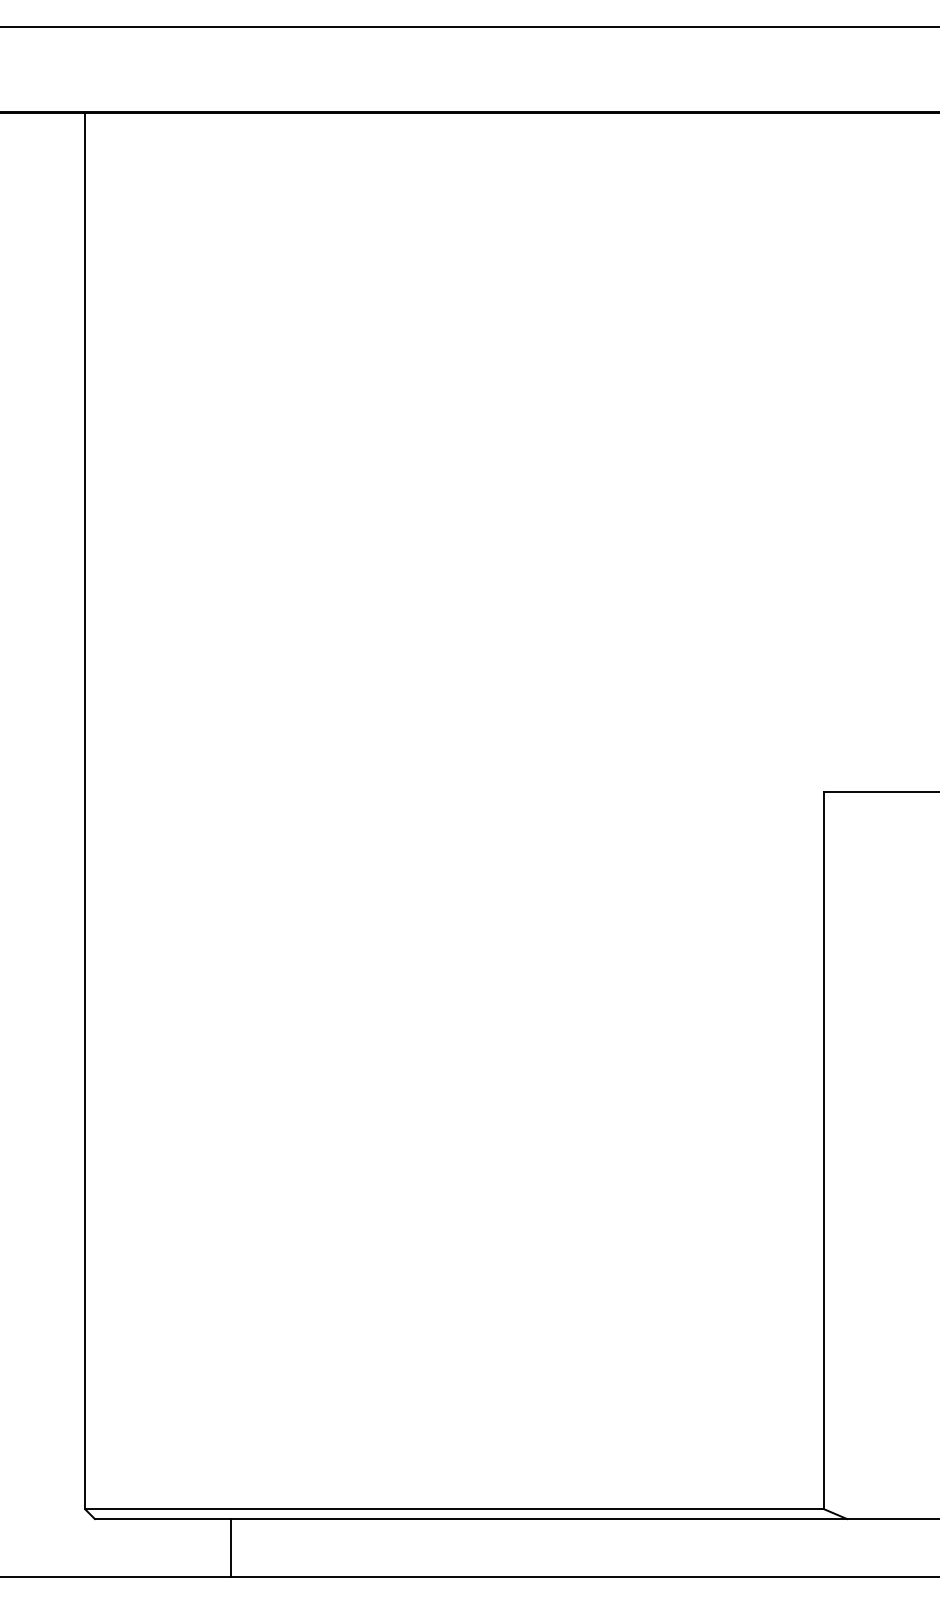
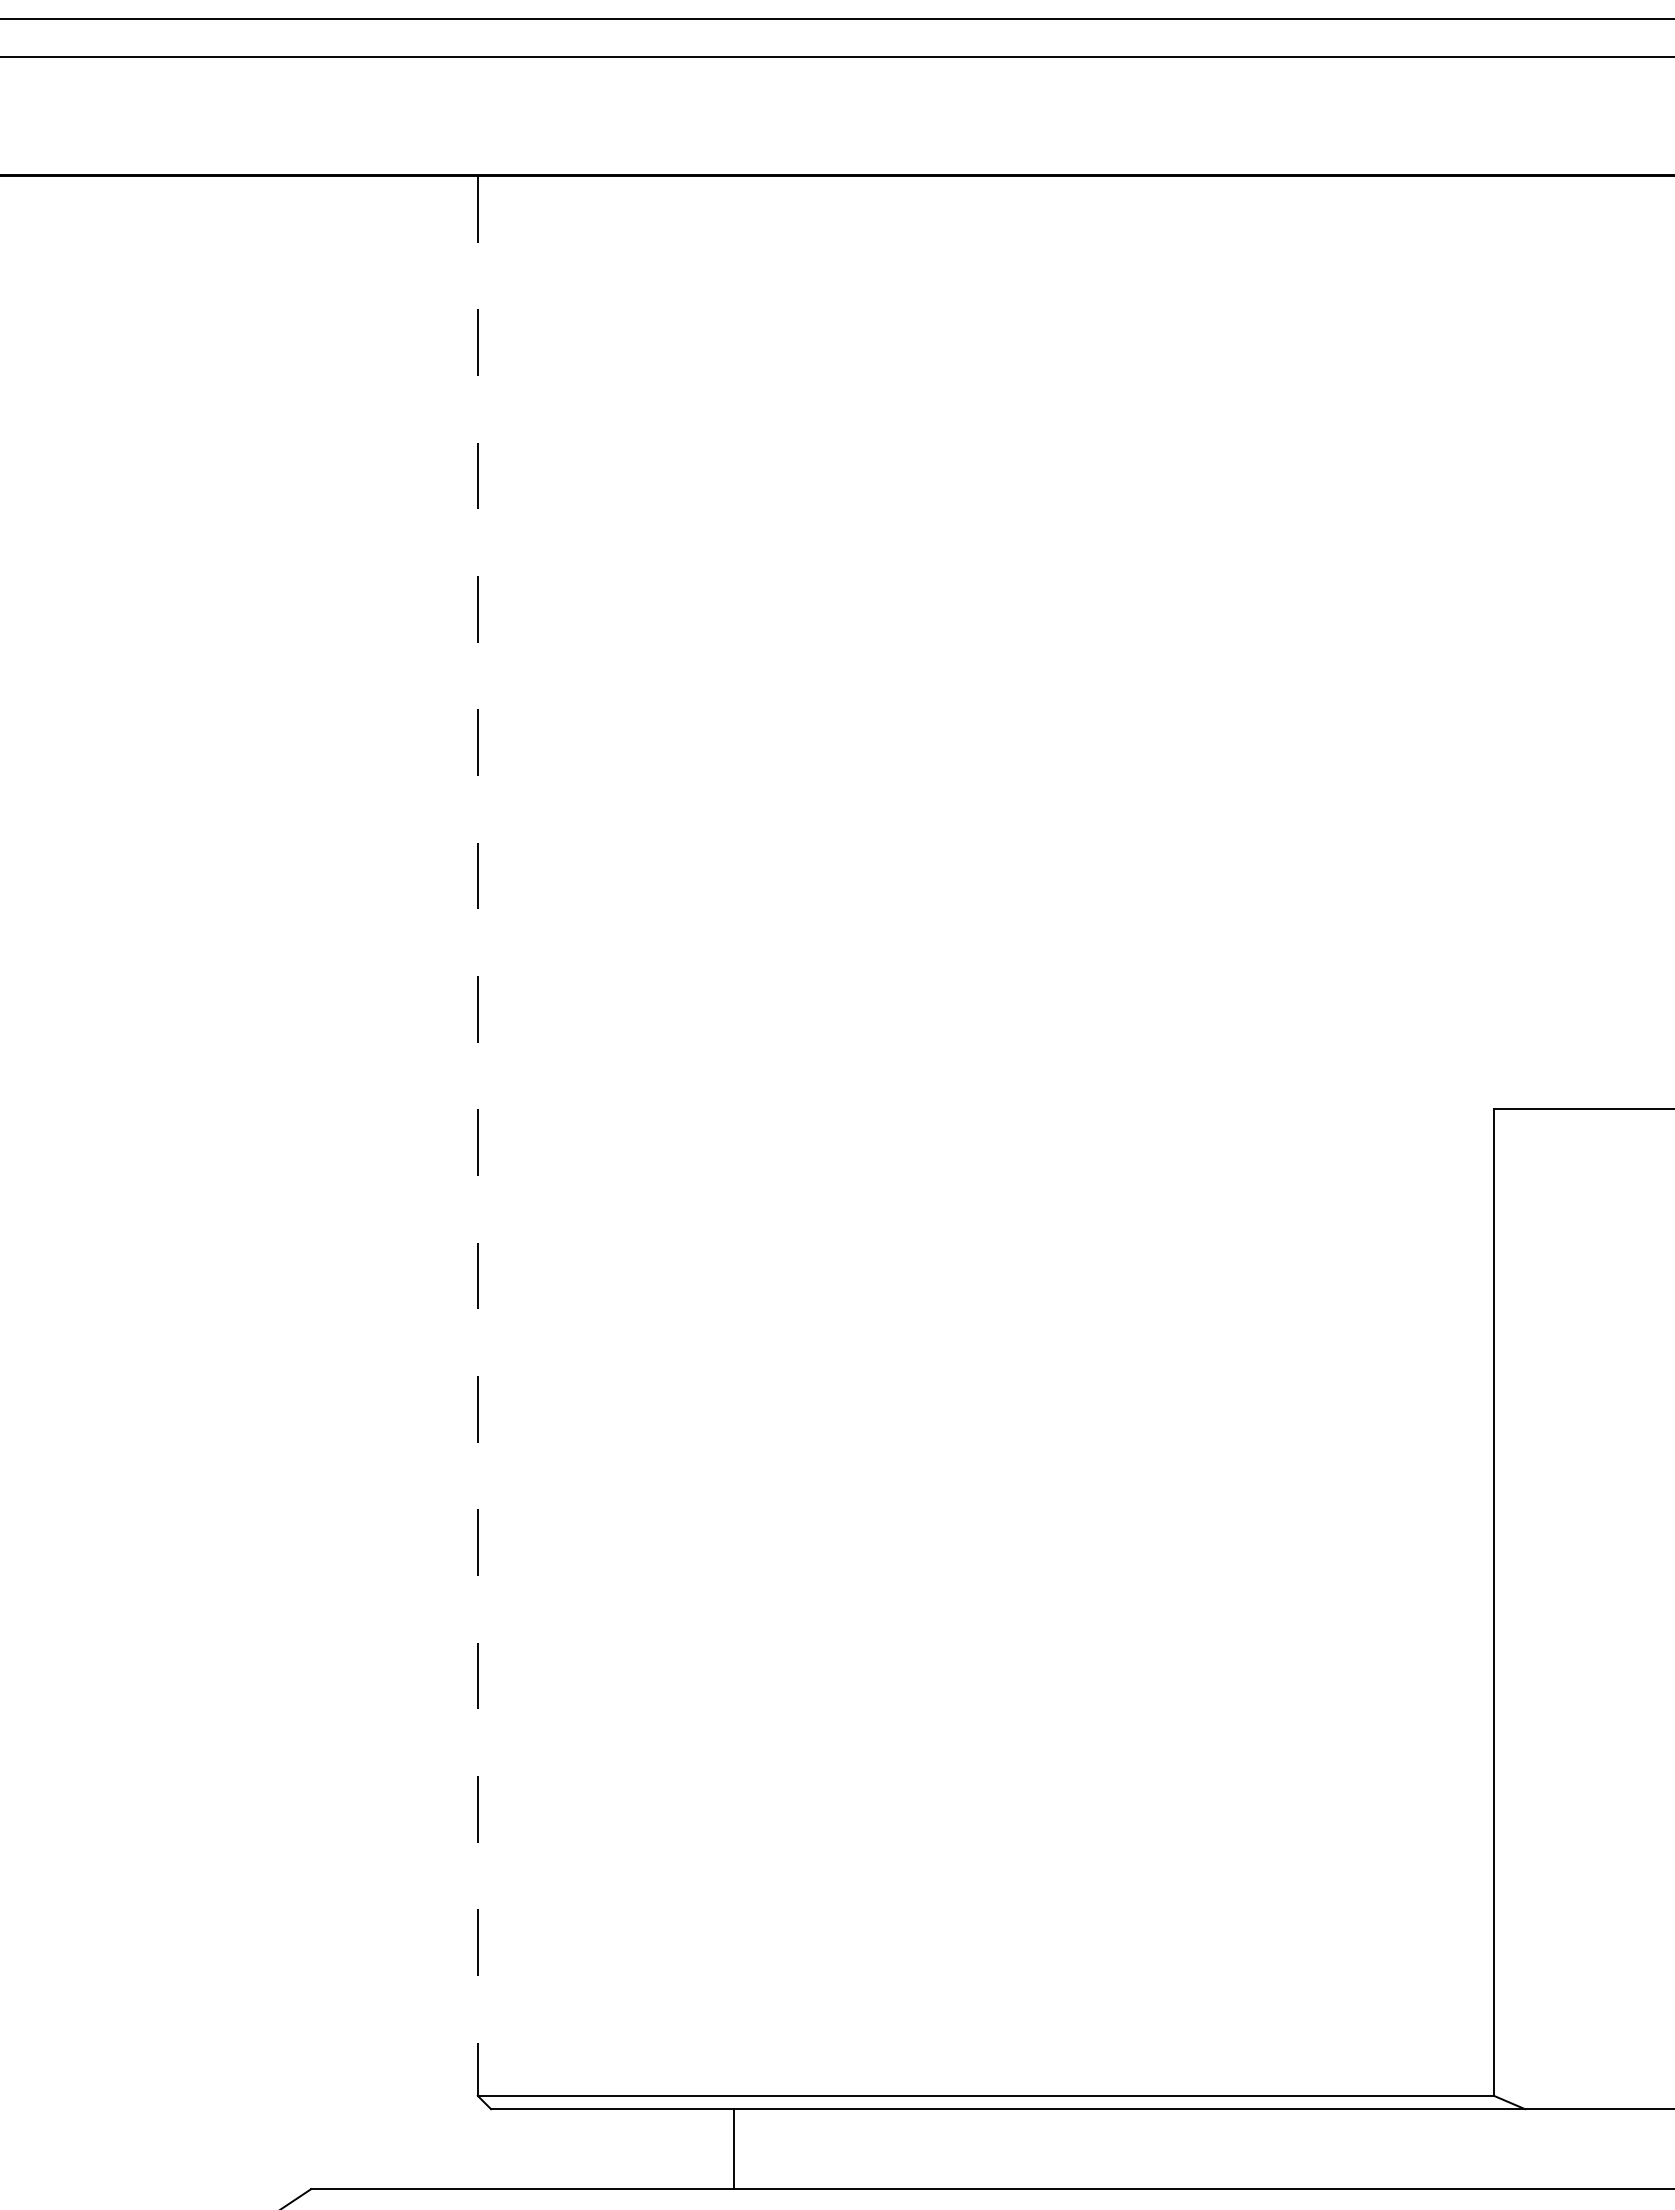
line: (85, 810) -> (477, 1135), solid -> dashed
line: (230, 1548) -> (733, 2149), moved

